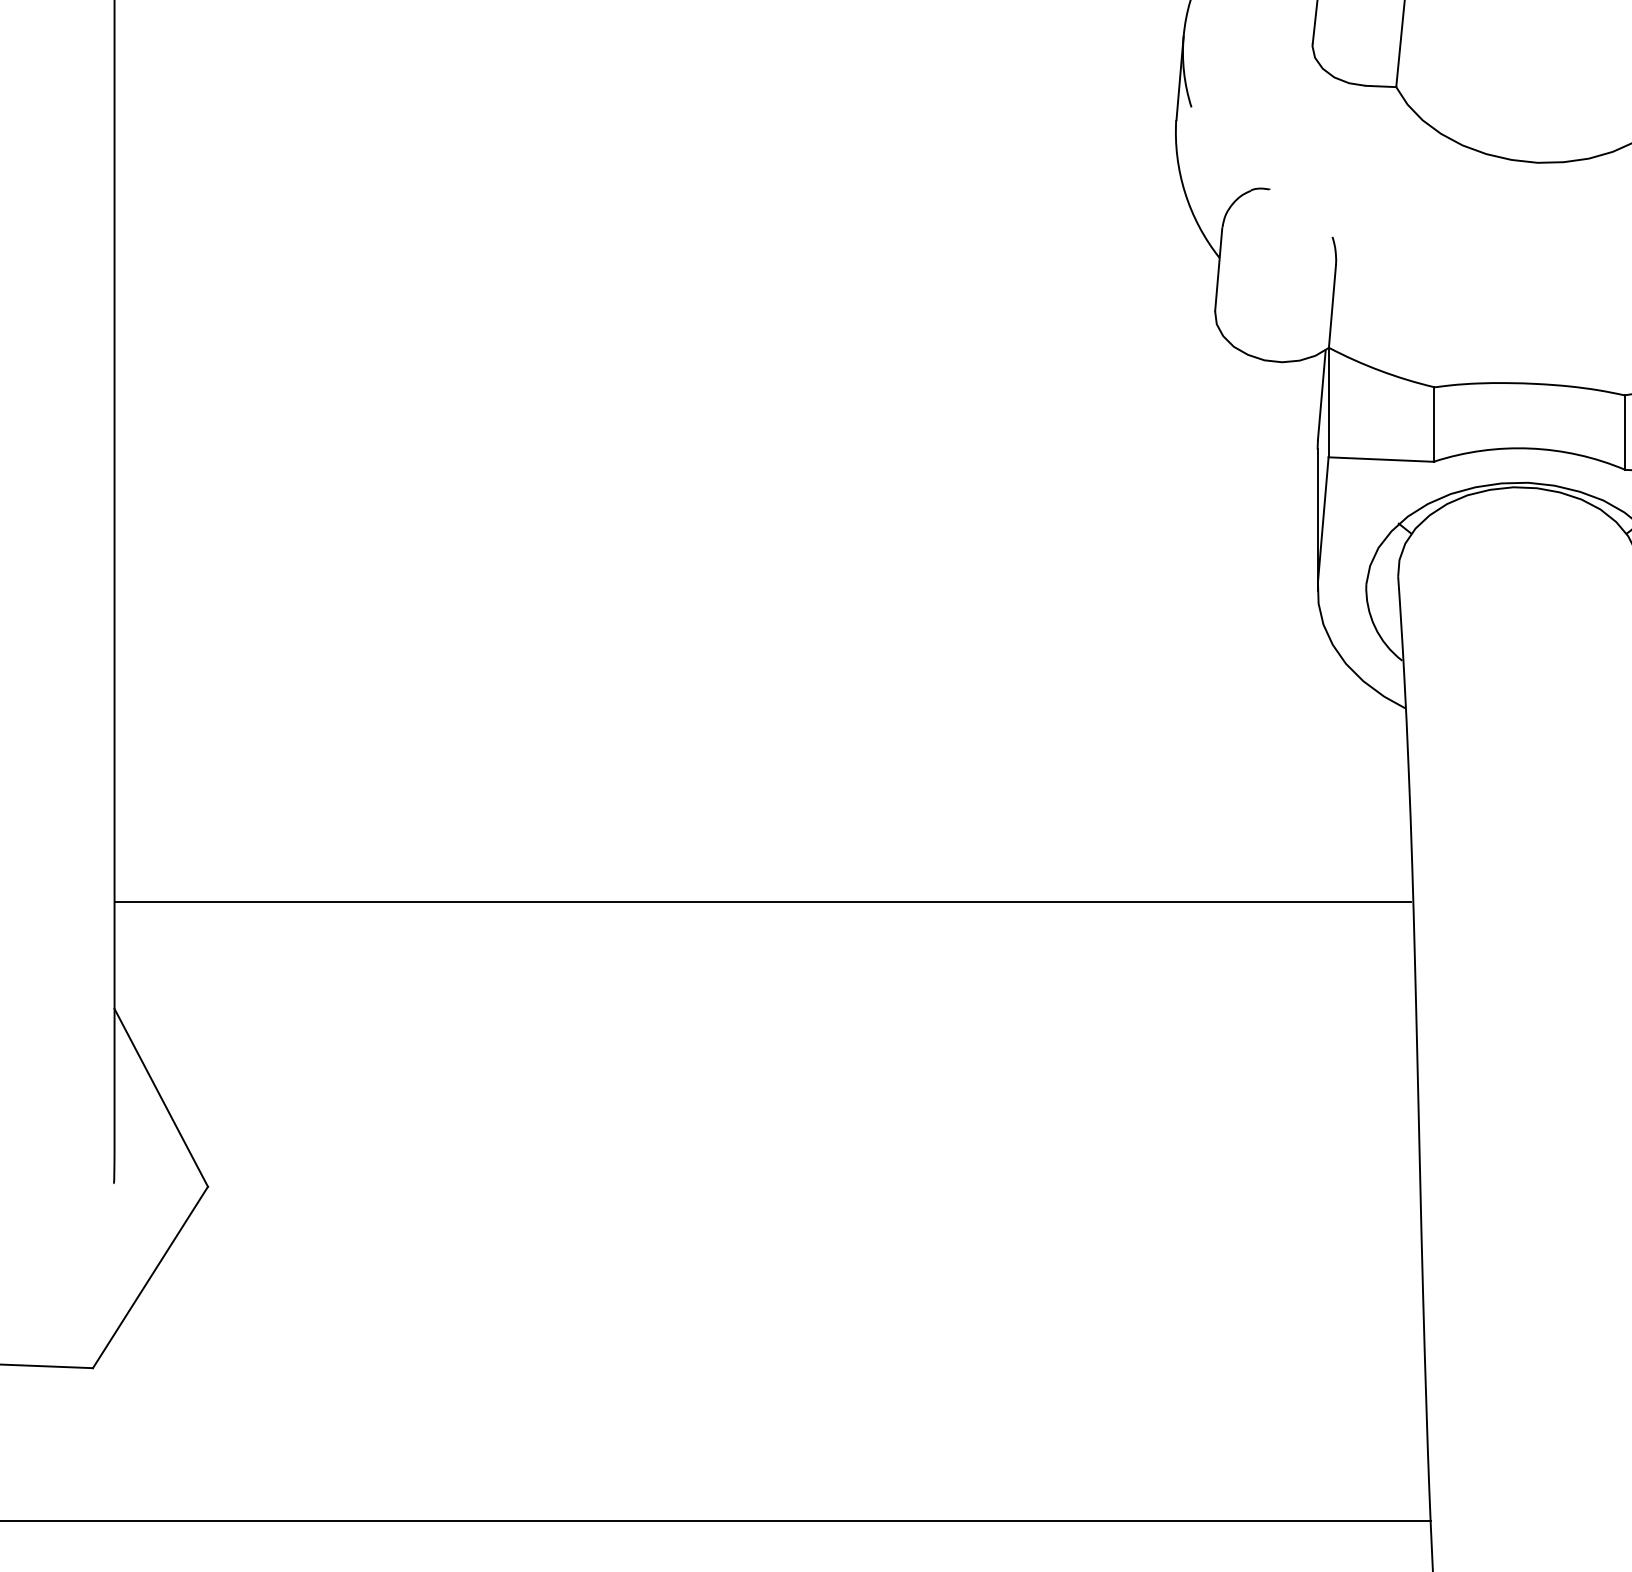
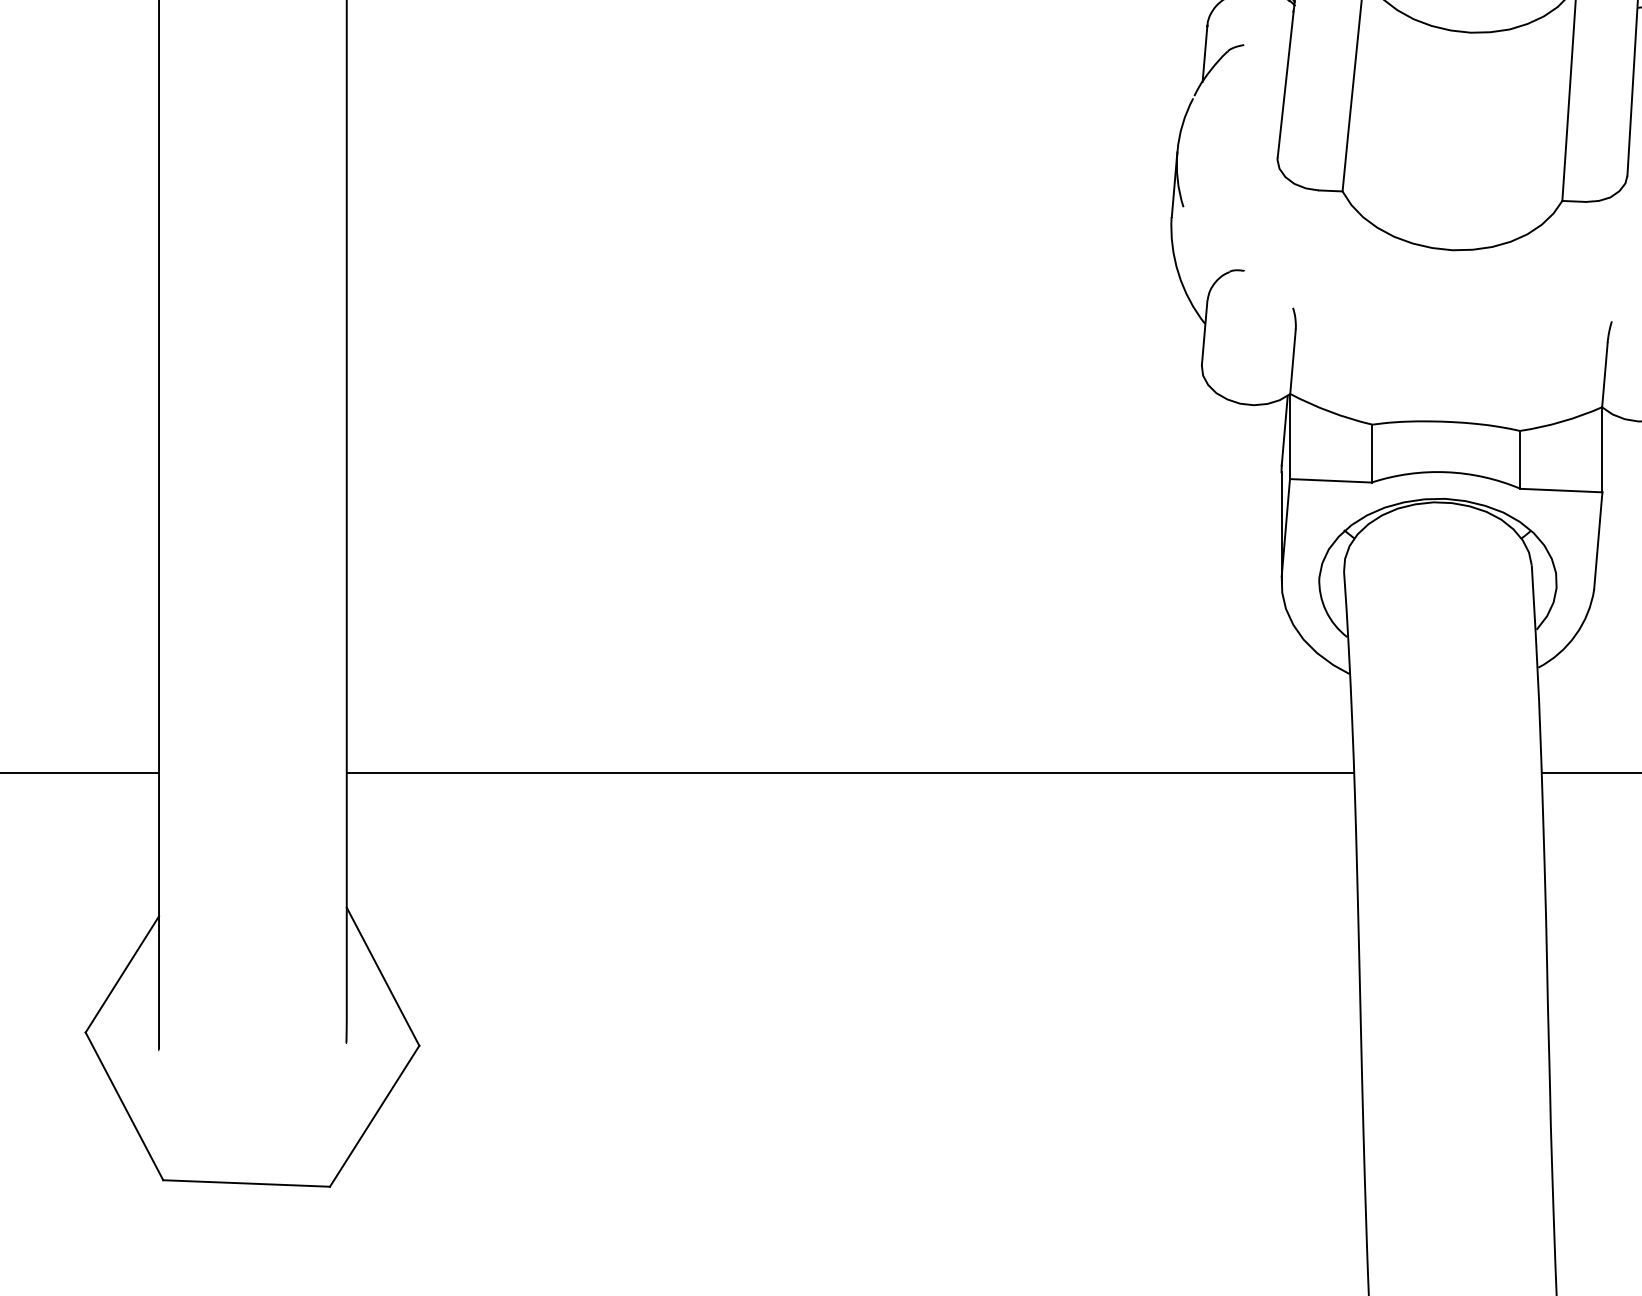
line: (762, 901) -> (850, 773), moved

